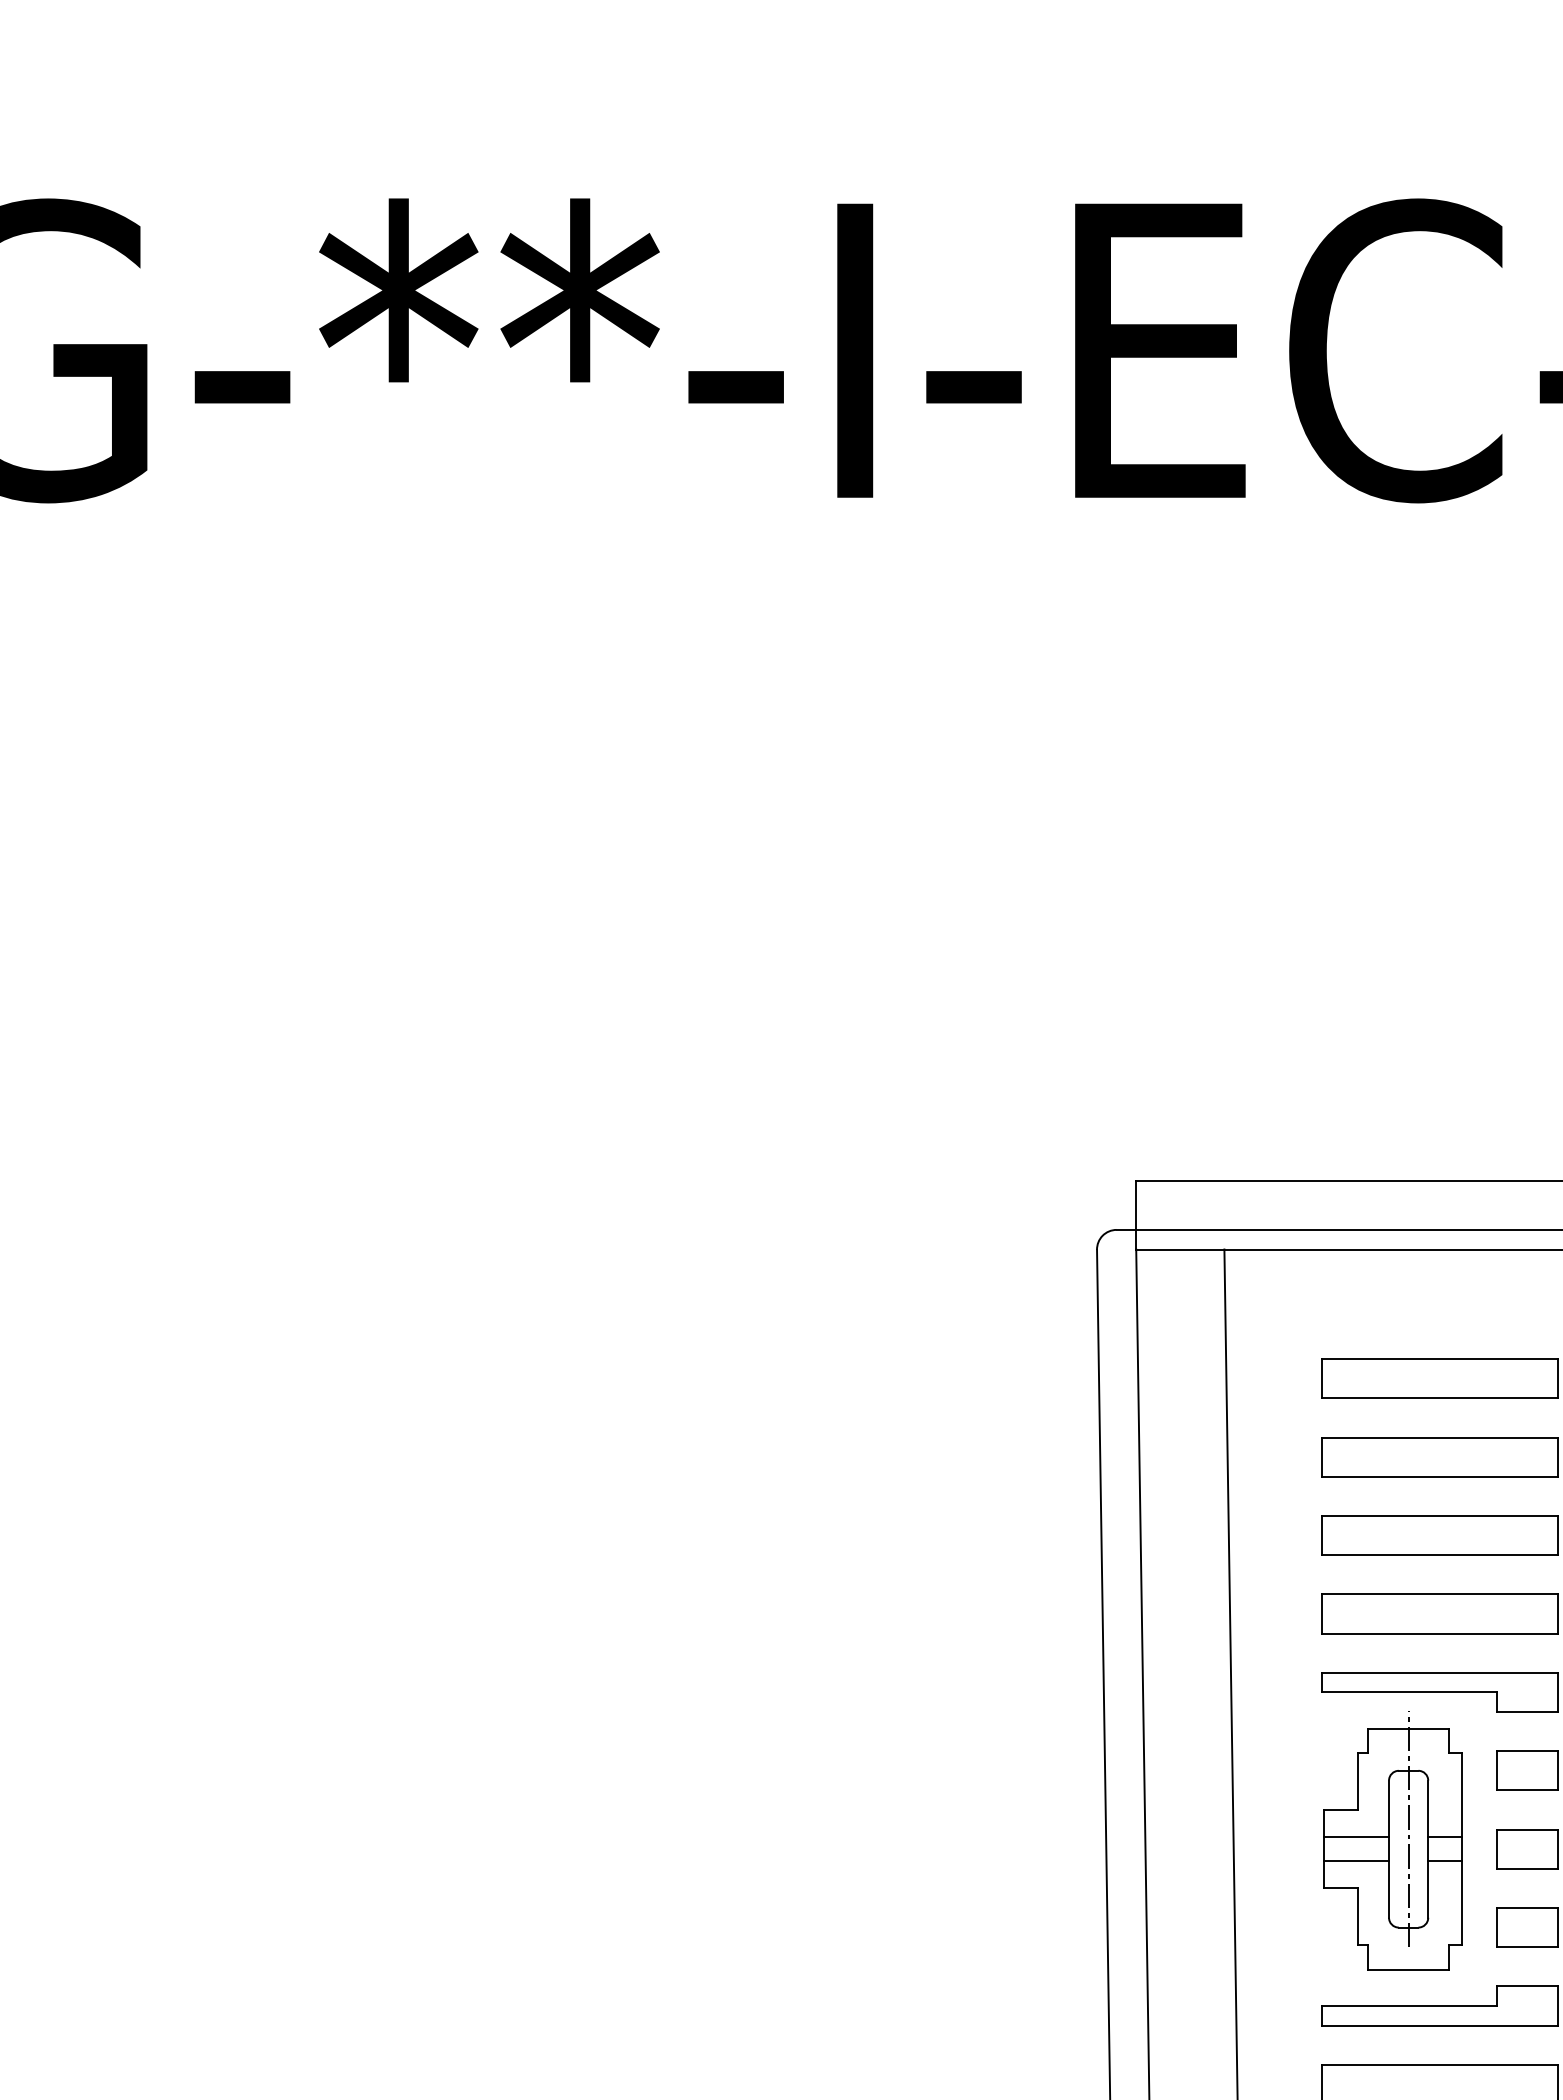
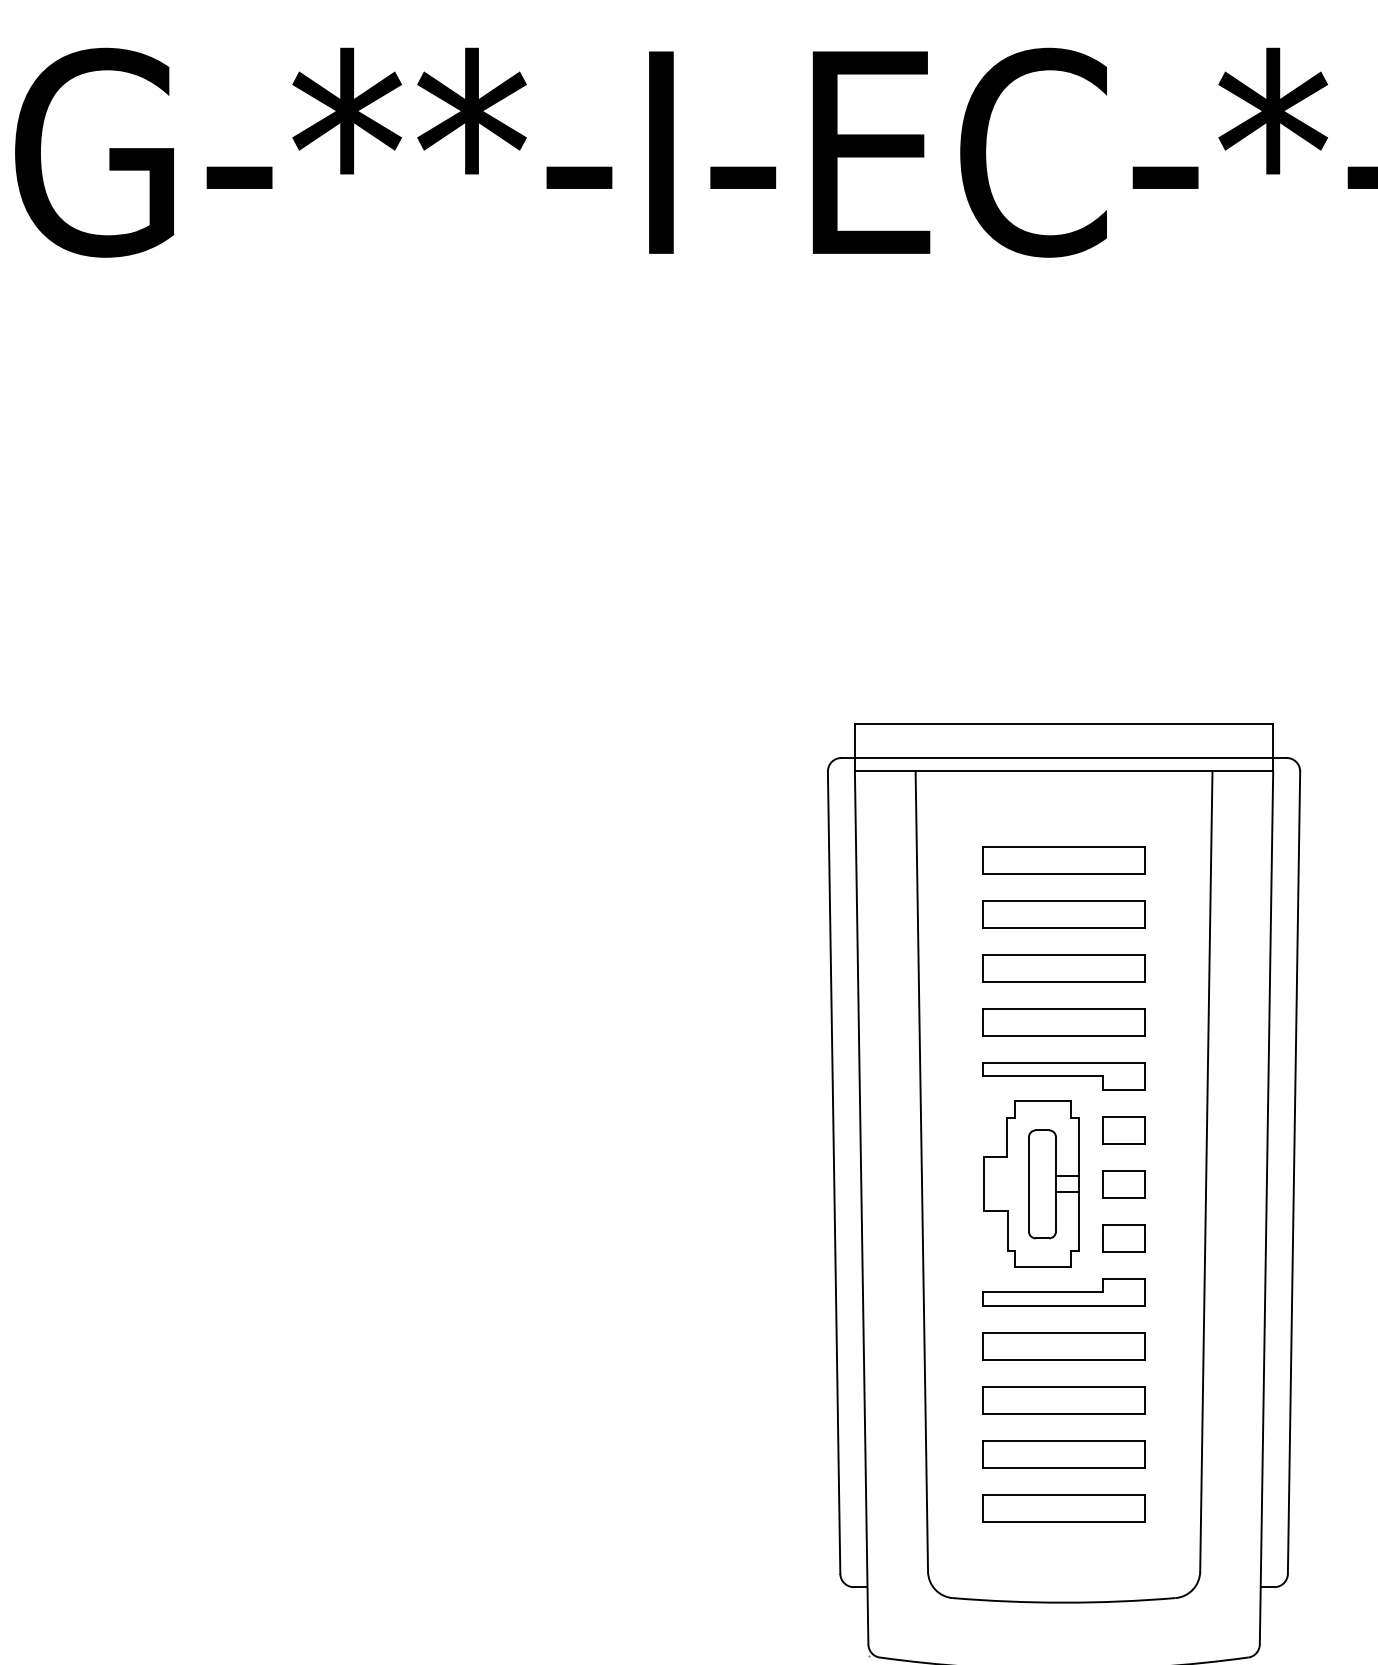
line: (1408, 1829) -> (1042, 1170), removed
line: (1356, 1837) -> (1006, 1176), removed
line: (1356, 1860) -> (1006, 1192), removed

